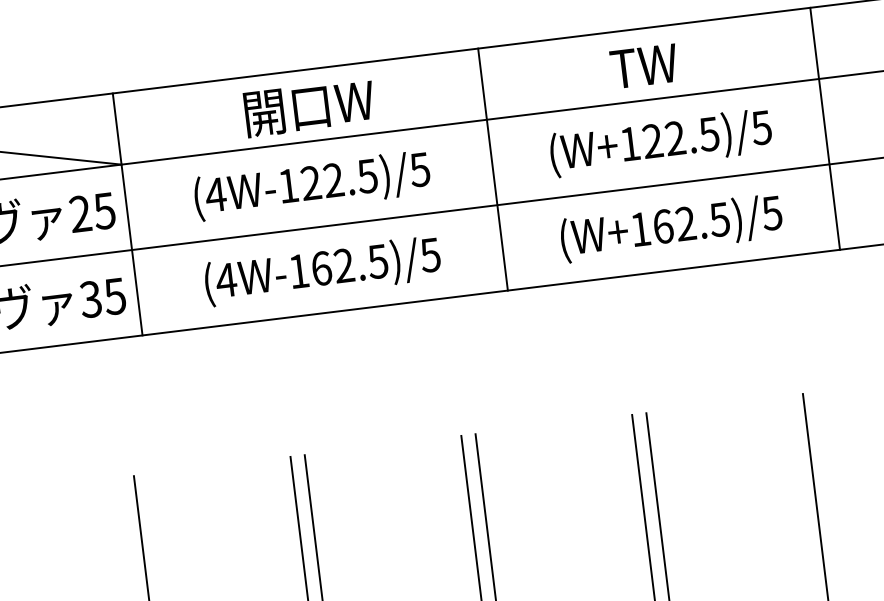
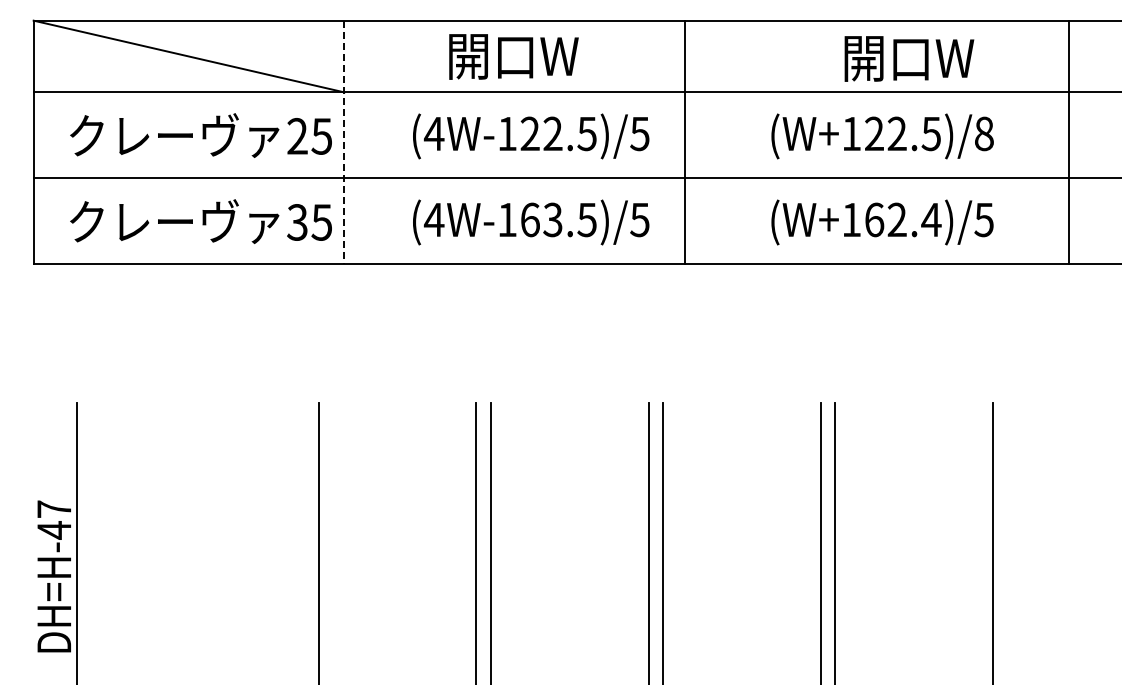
text: (677, 62) -> (908, 58), TW -> 開口W
text: (309, 107) -> (513, 56), moved
text: (760, 127) -> (983, 133), (W+122.5)/5 -> (W+122.5)/8
line: (825, 128) -> (1069, 142), moved
line: (493, 169) -> (685, 142), moved
line: (127, 214) -> (344, 142), solid -> dashed
text: (719, 220) -> (931, 220), (W+162.5)/5 -> (W+162.4)/5
text: (343, 266) -> (552, 220), (4W-162.5)/5 -> (4W-163.5)/5

